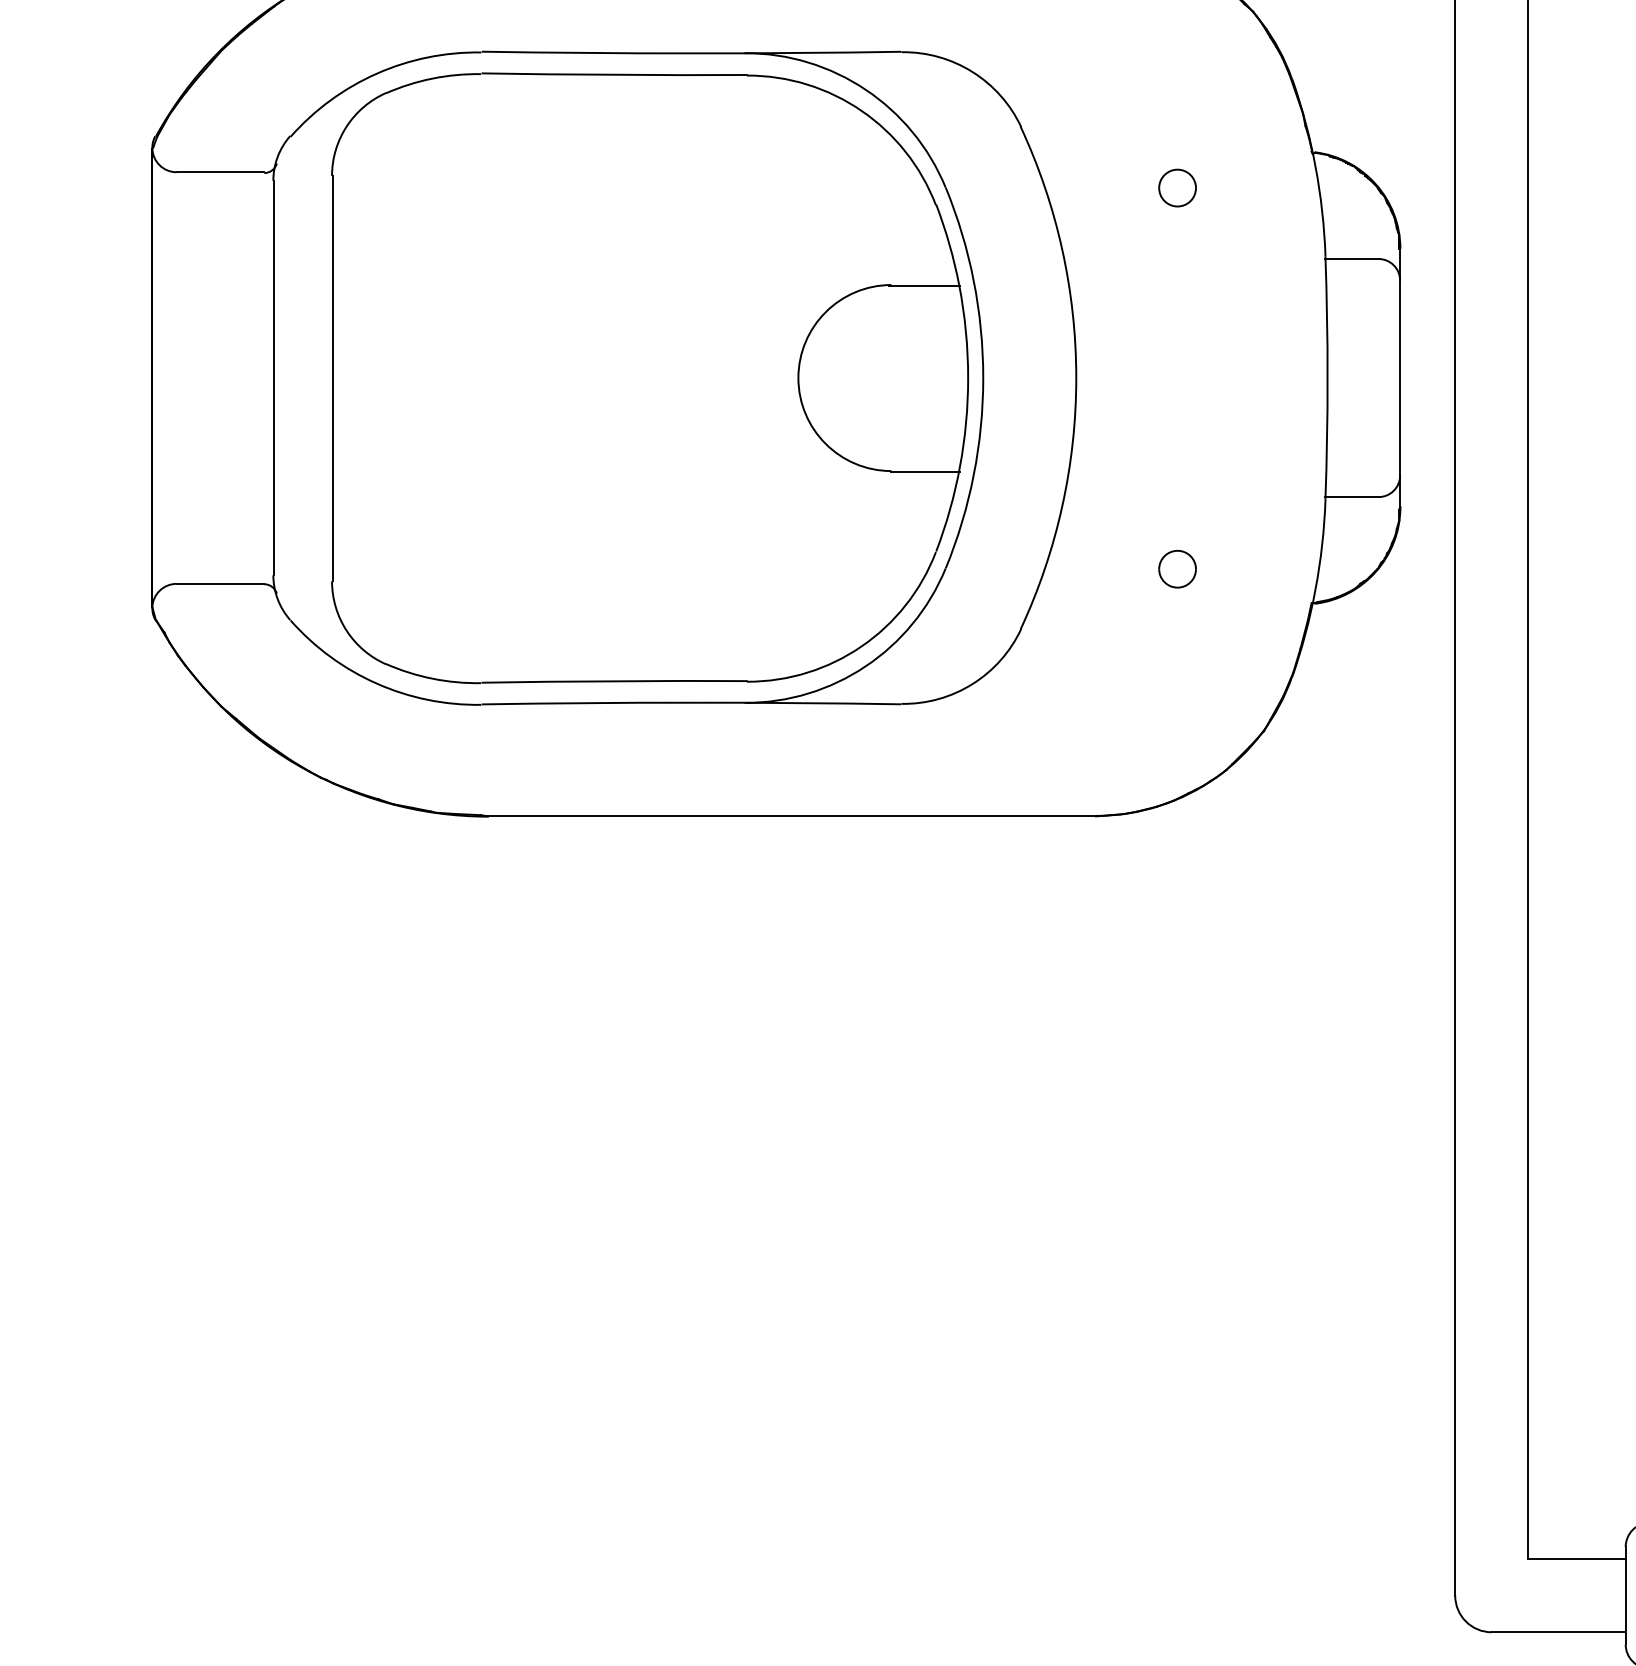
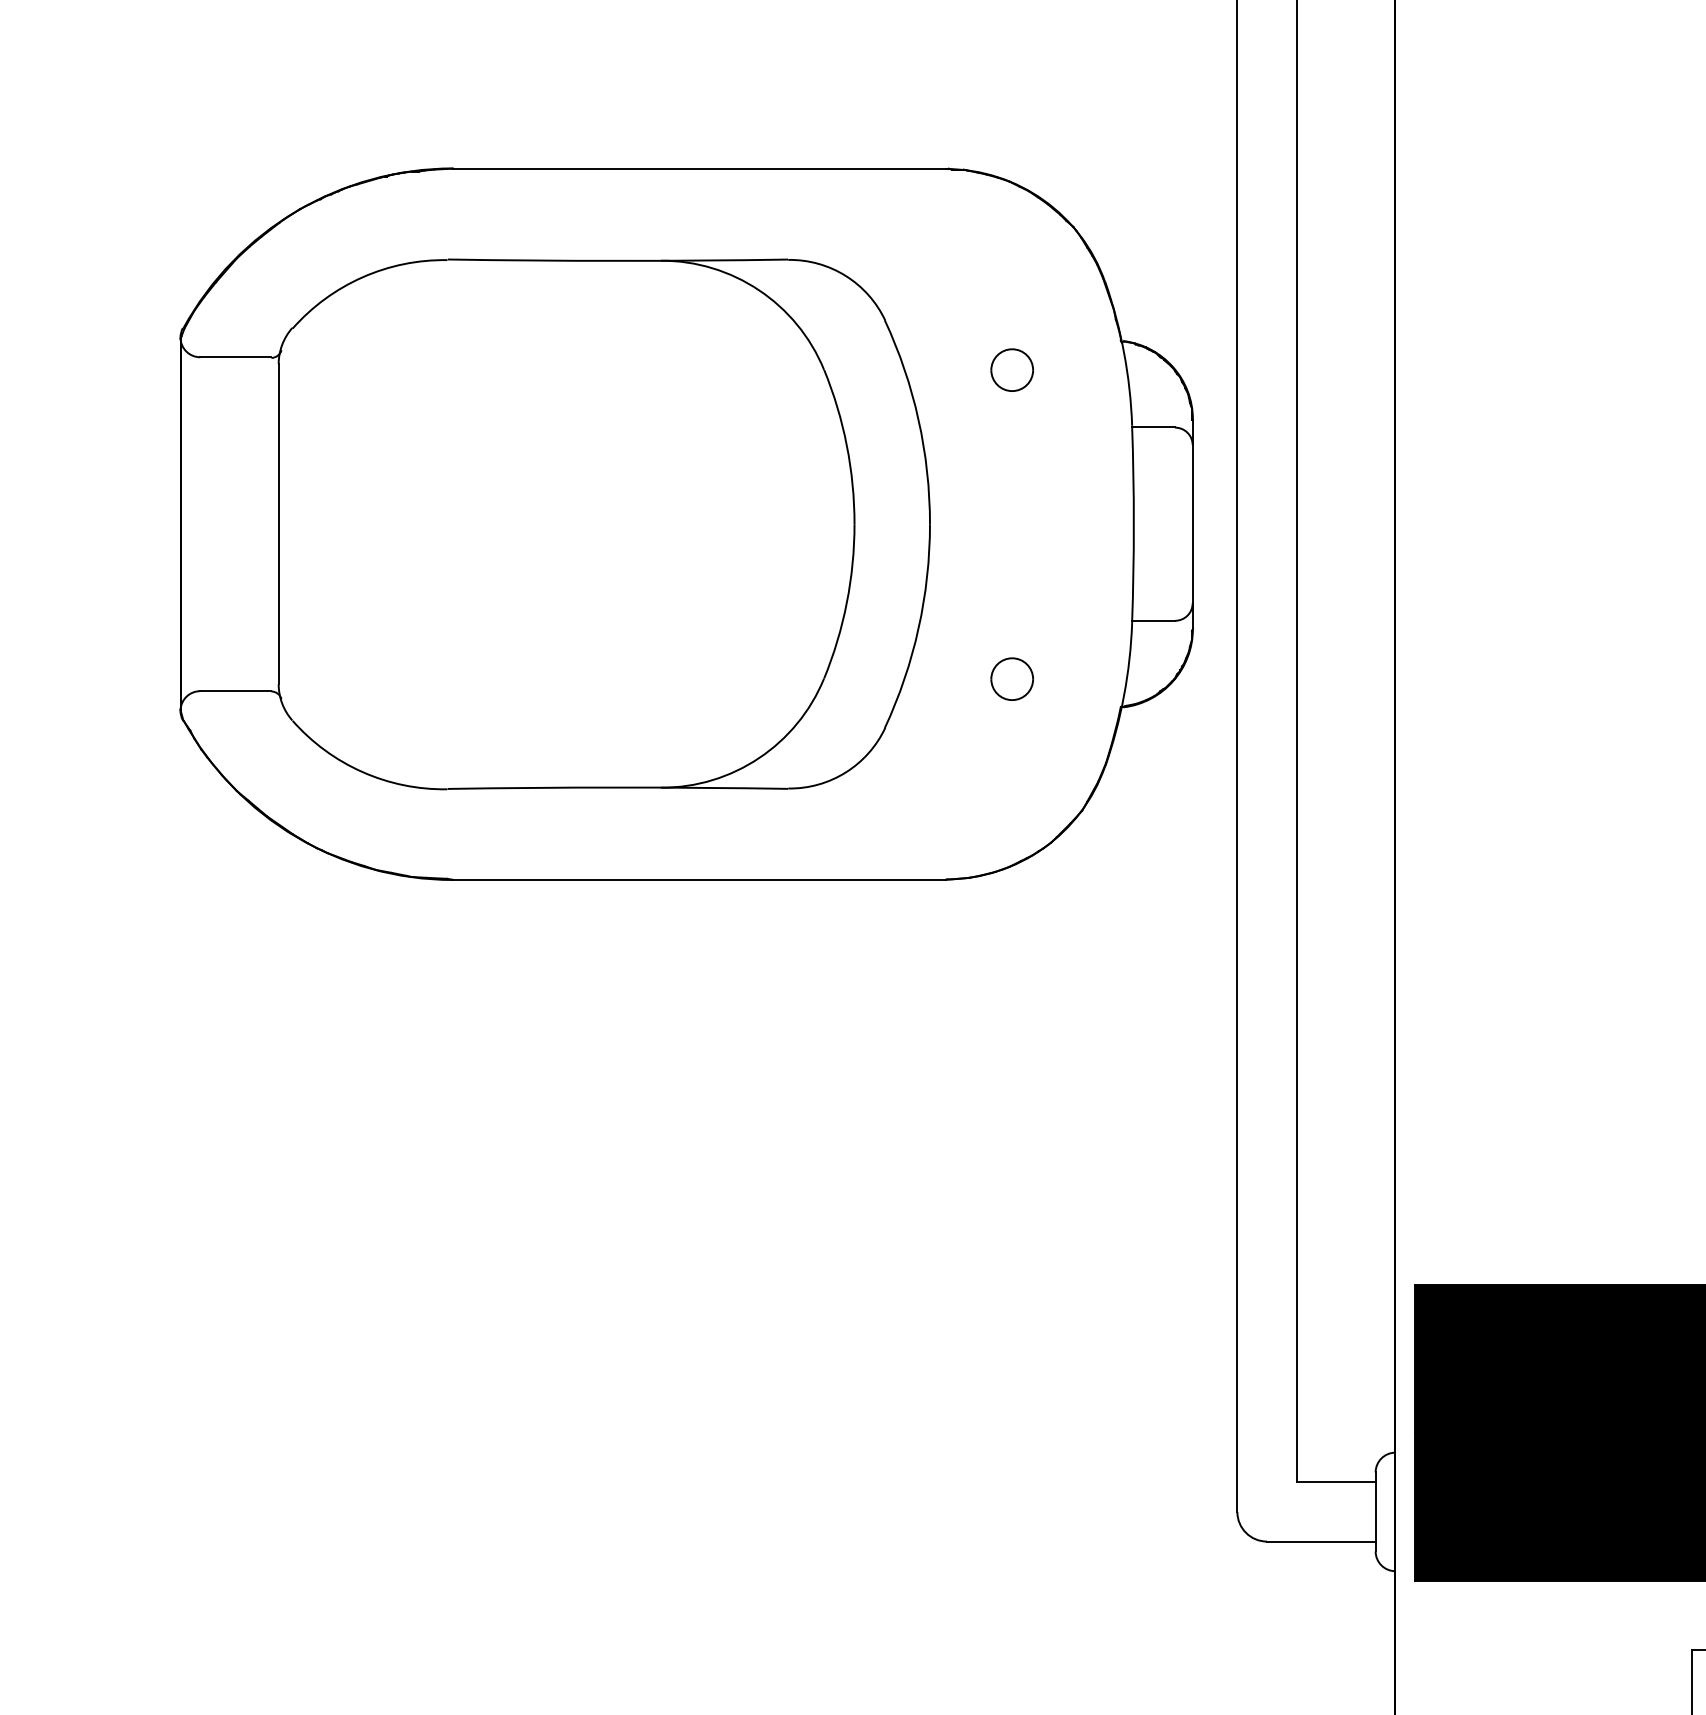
part: (1176, 187) -> (1011, 369), size x1.4
part: (650, 378) -> (584, 524), removed
part: (1176, 569) -> (1011, 679), size x1.4

